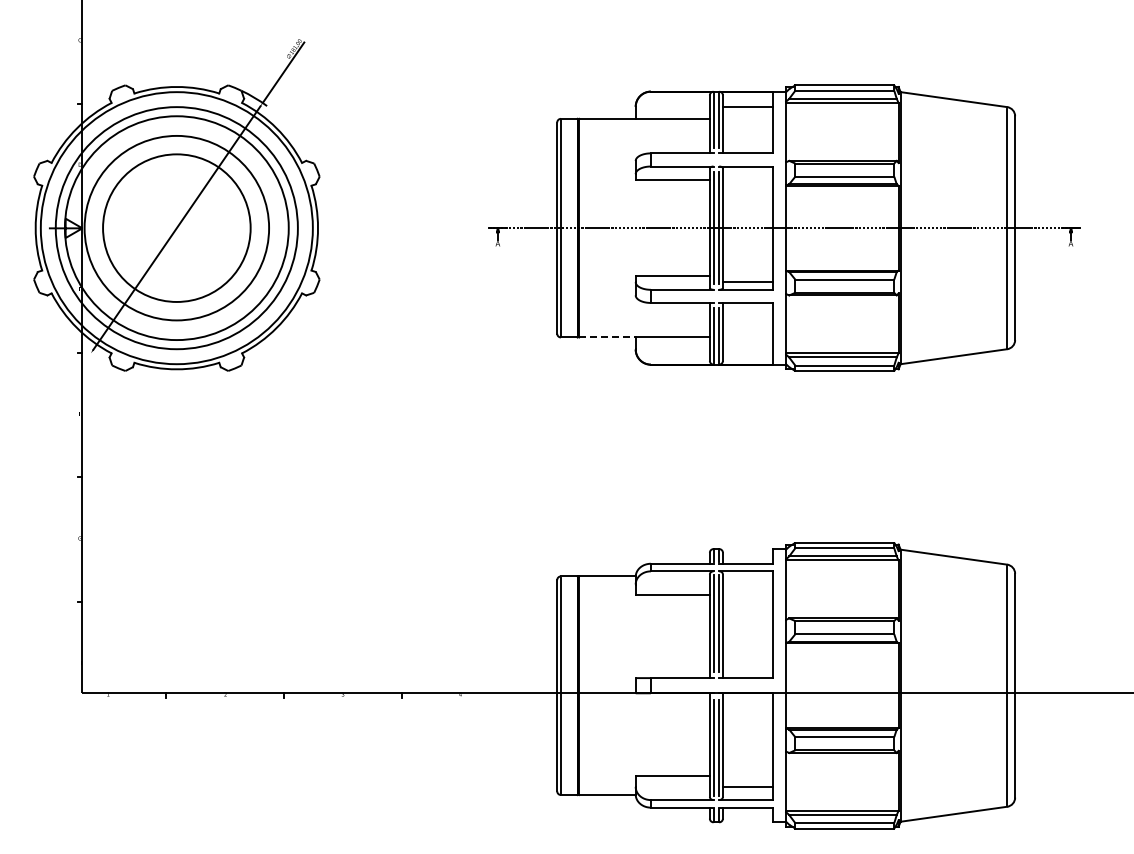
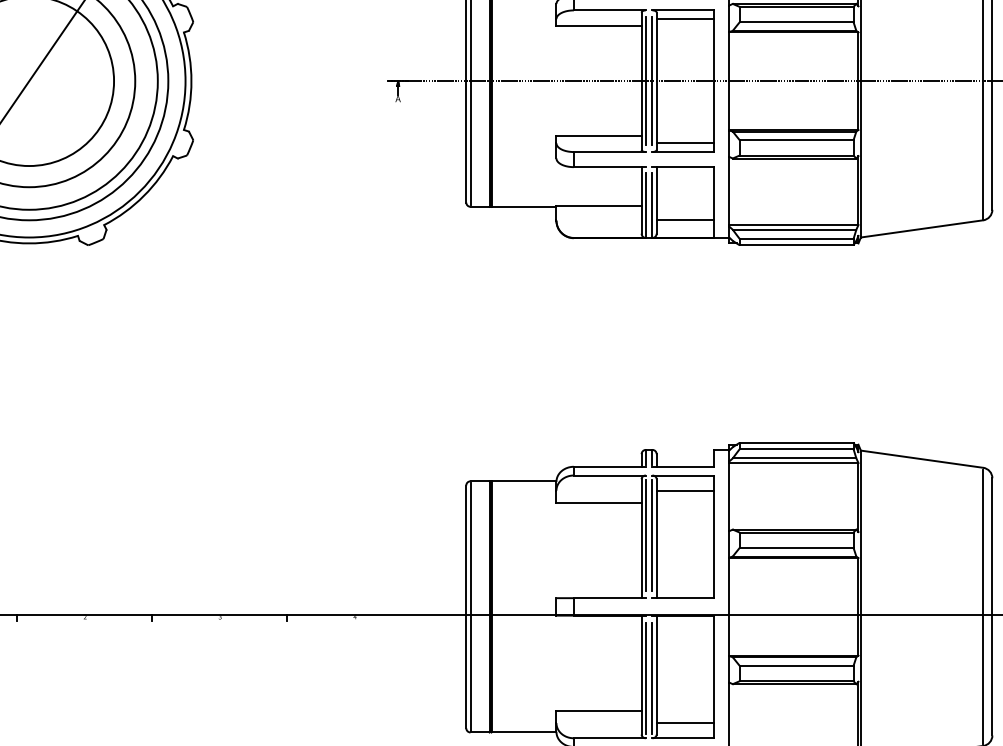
line: (747, 174) -> (684, 19), added
line: (607, 337) -> (524, 206), dashed -> solid
line: (747, 349) -> (684, 220), added
line: (747, 584) -> (684, 490), added

